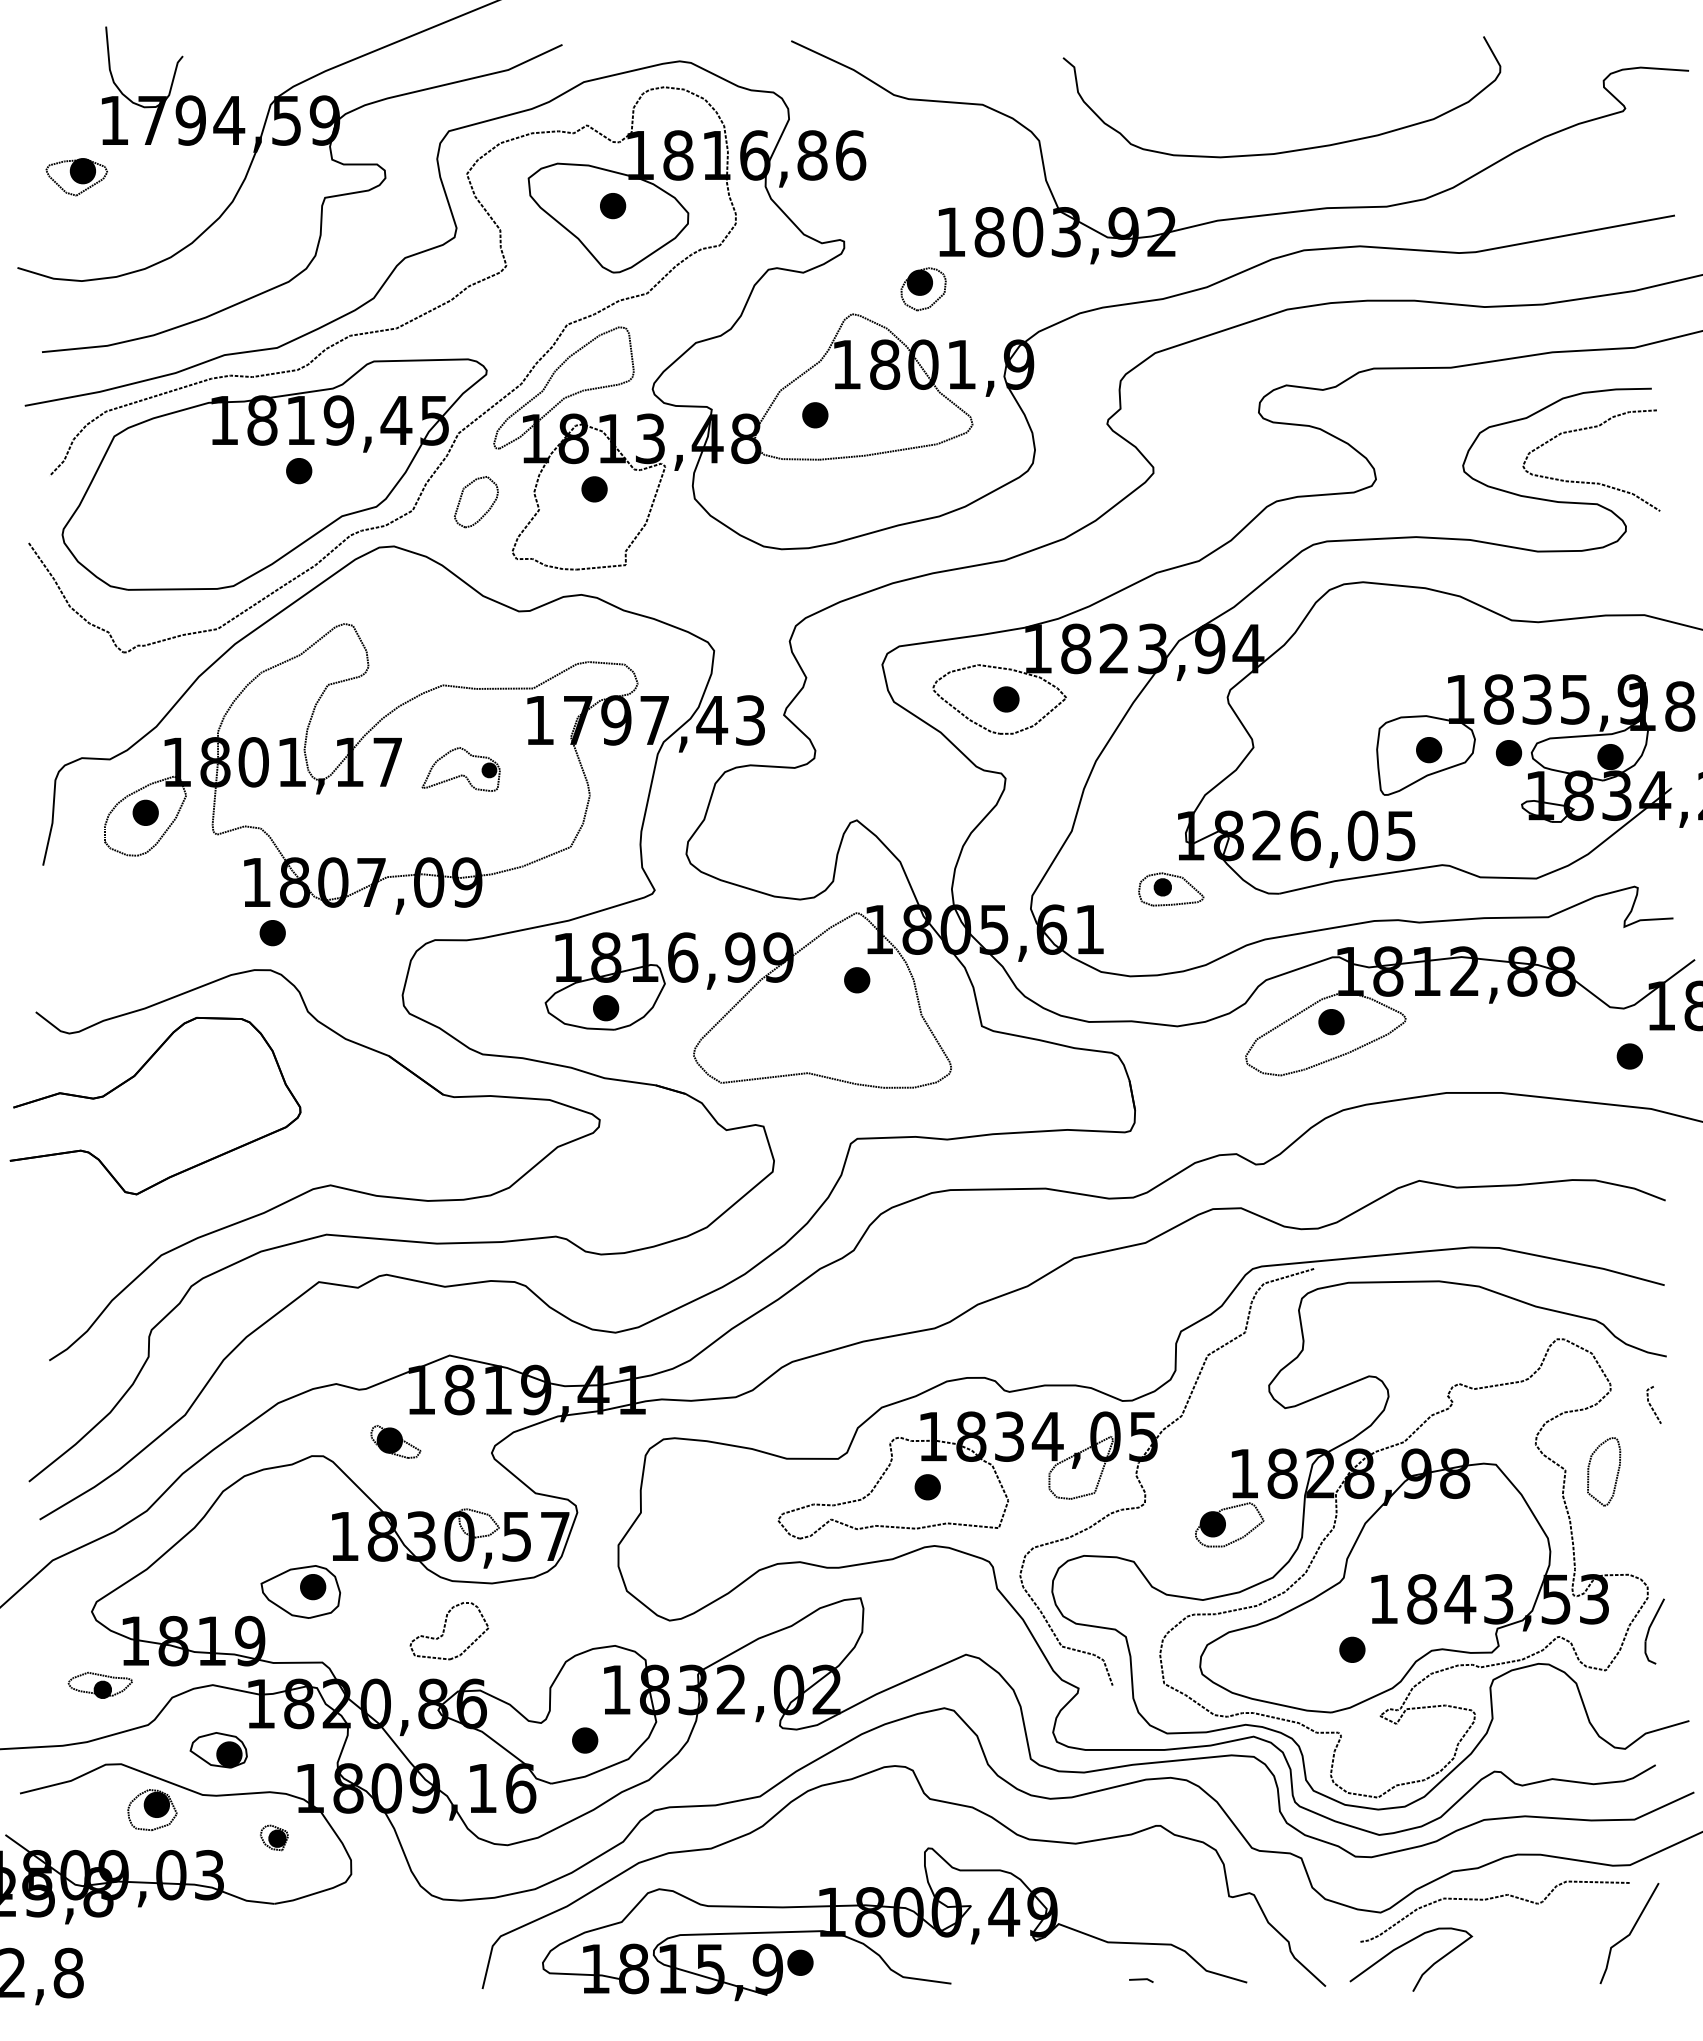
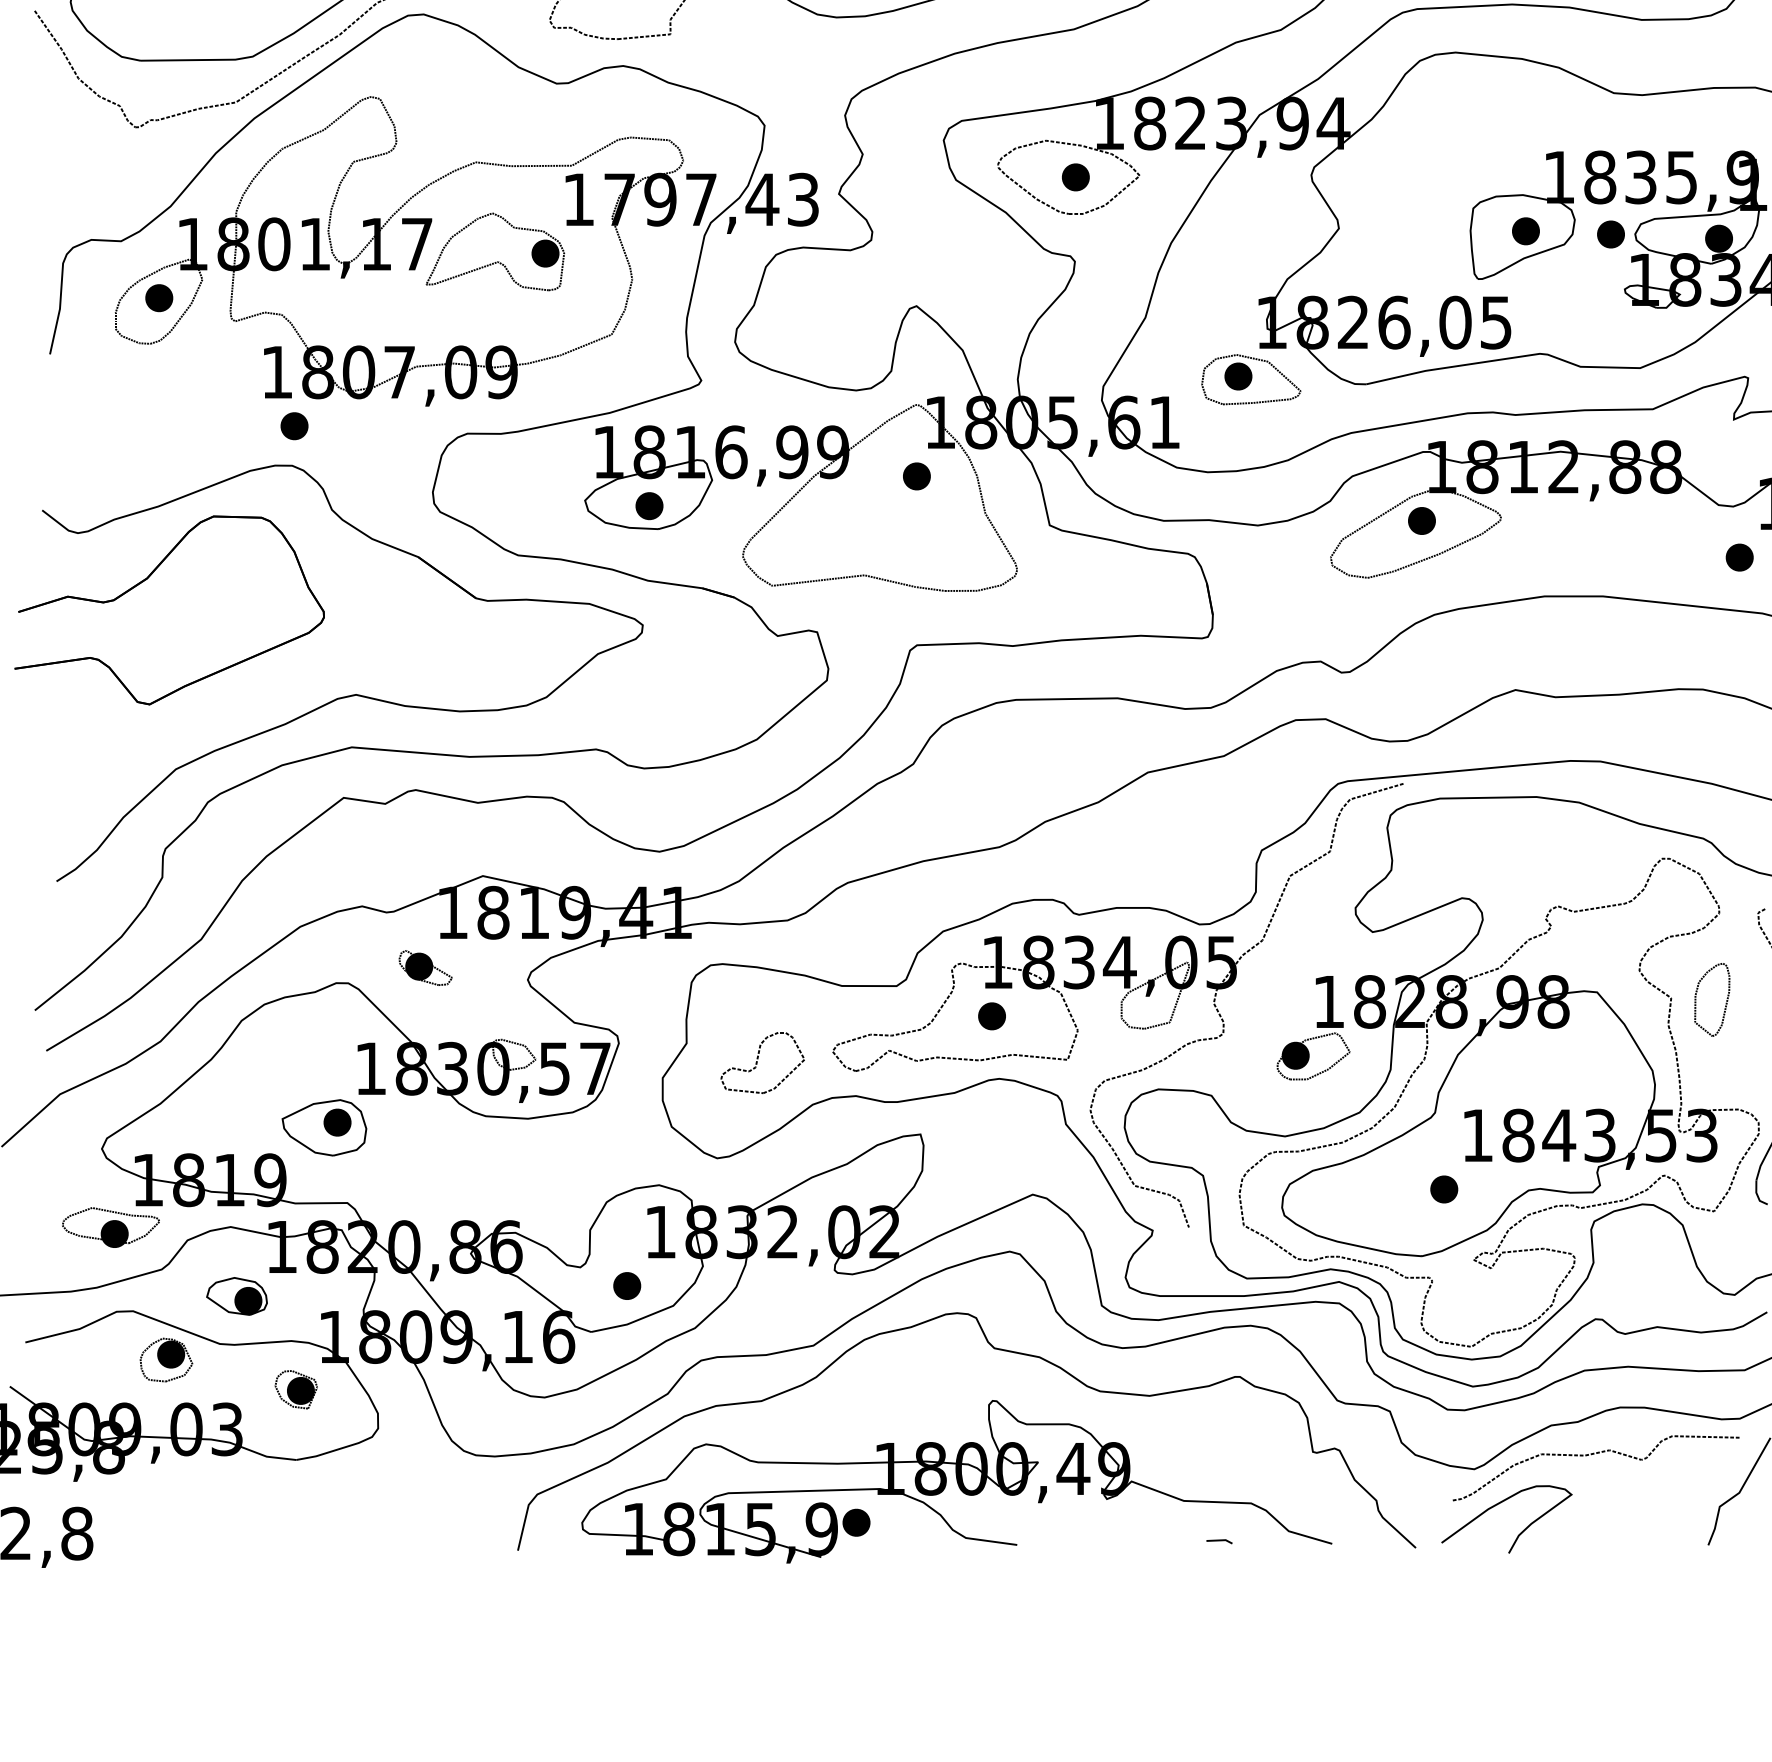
part: (460, 769) -> (494, 251), size x1.67
part: (1171, 889) -> (1251, 379), size x1.43
part: (449, 1631) -> (762, 1063), moved
part: (100, 1685) -> (111, 1227), size x1.43
part: (274, 1837) -> (296, 1389), size x1.43

